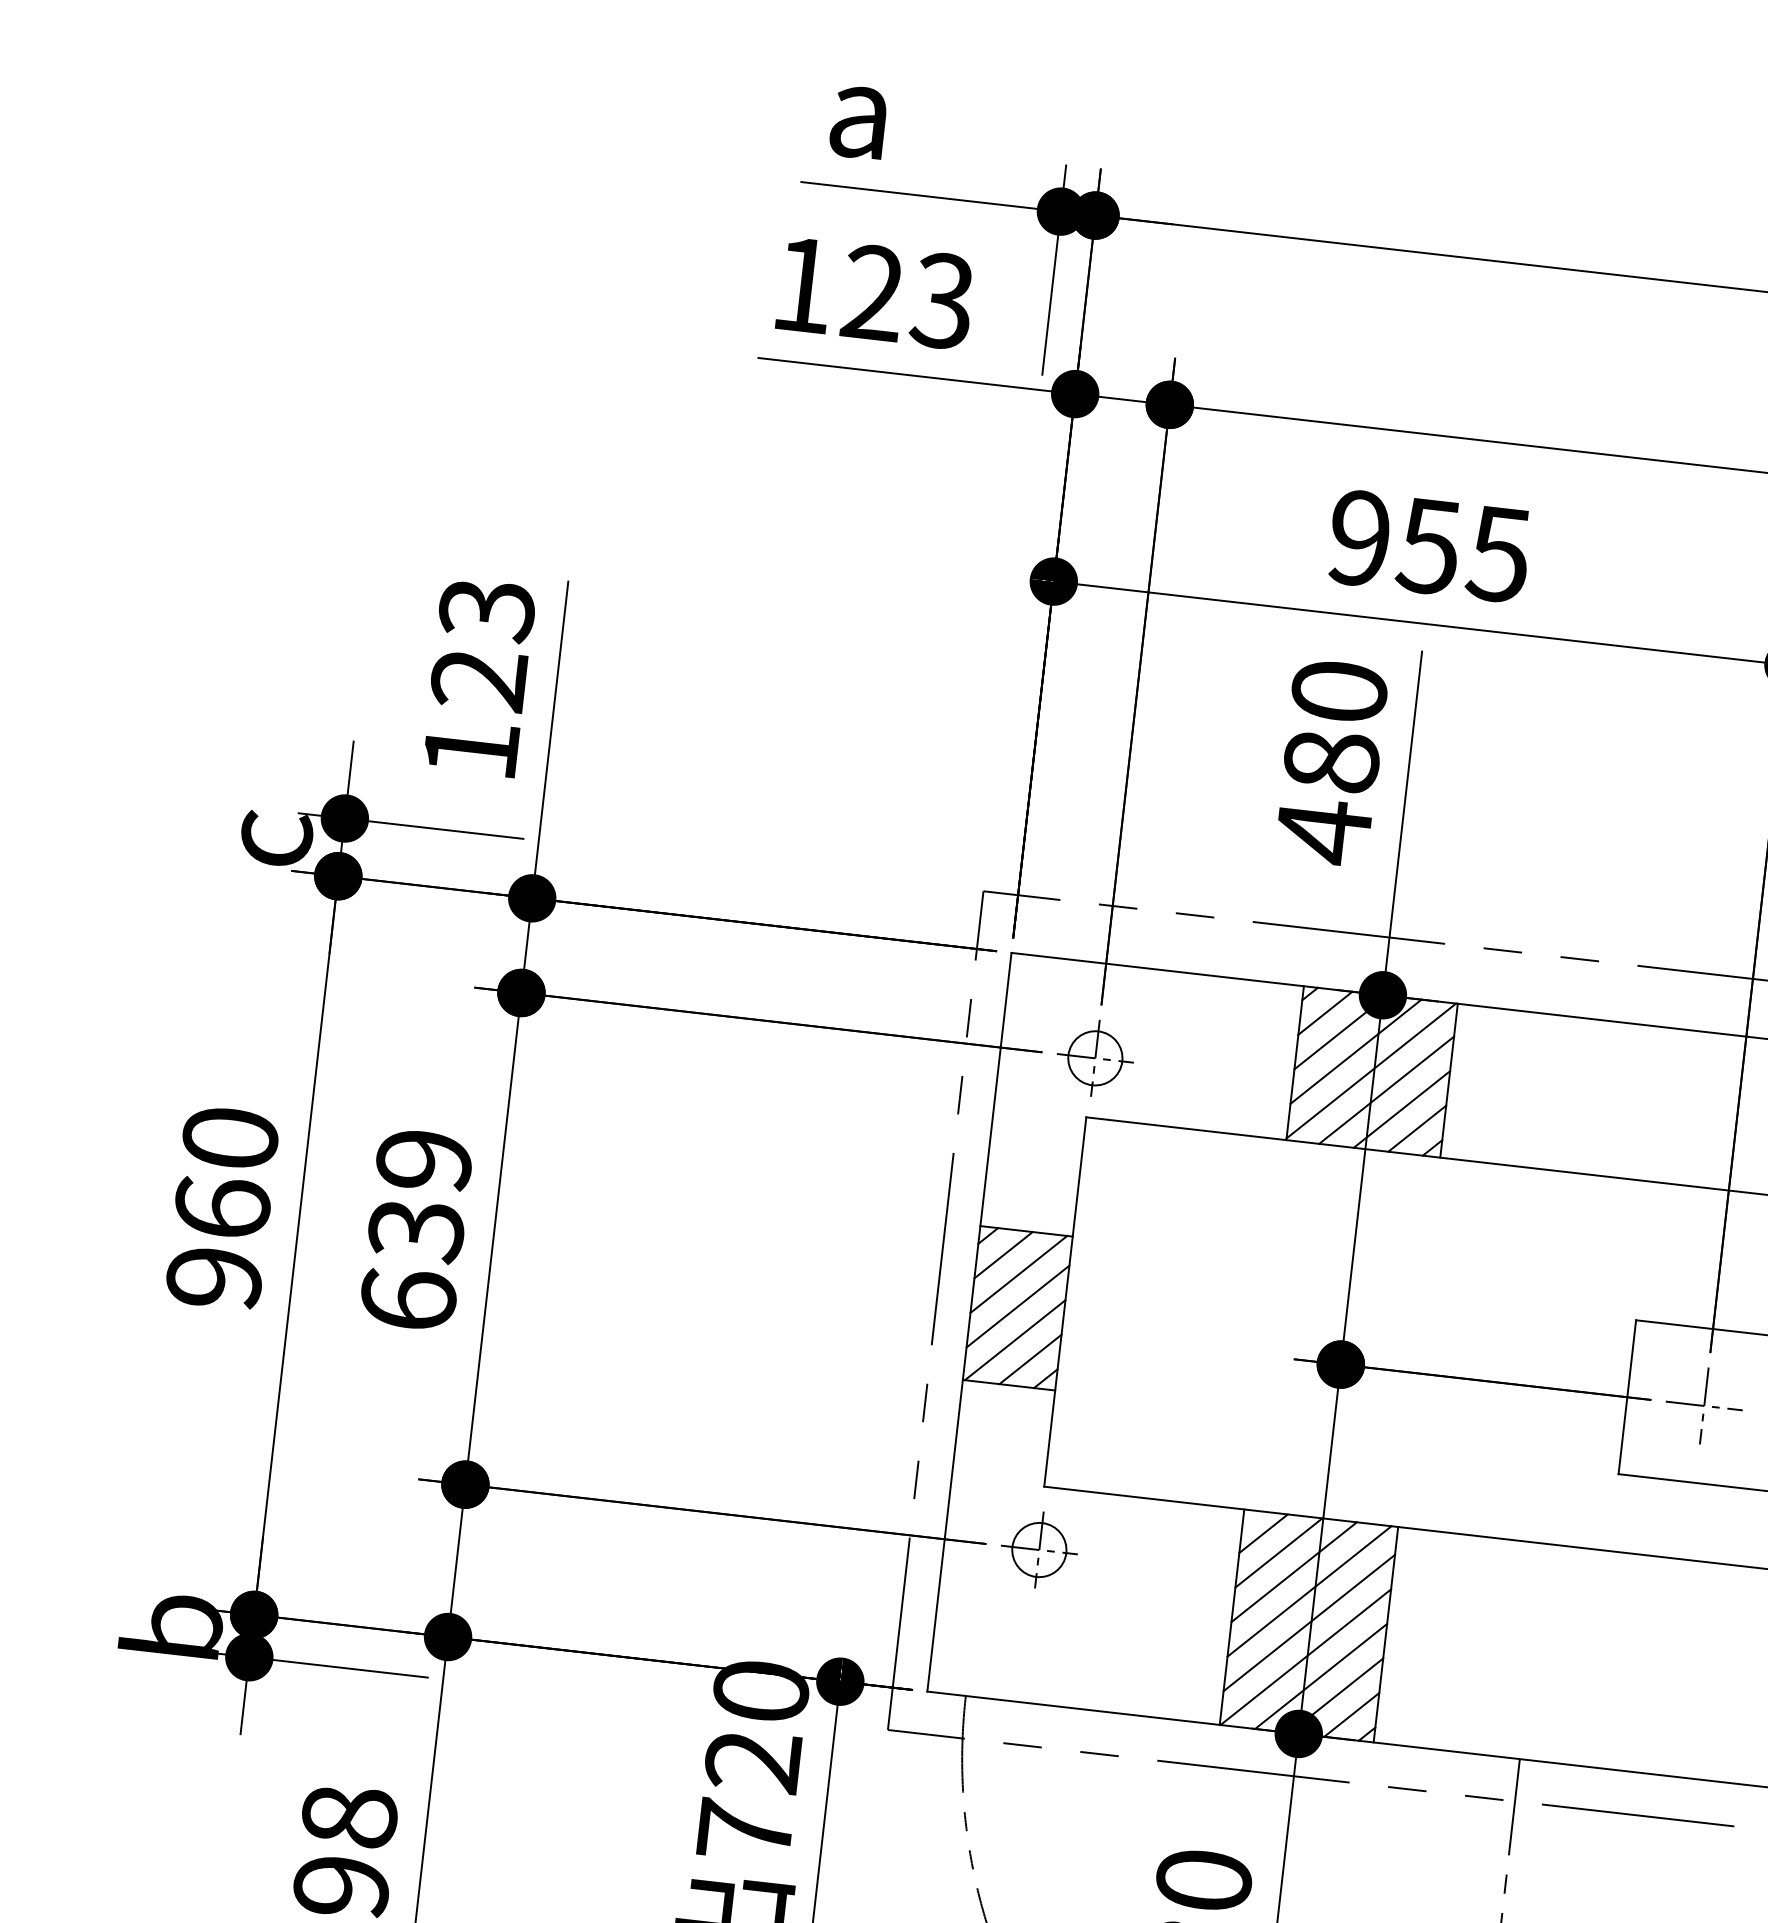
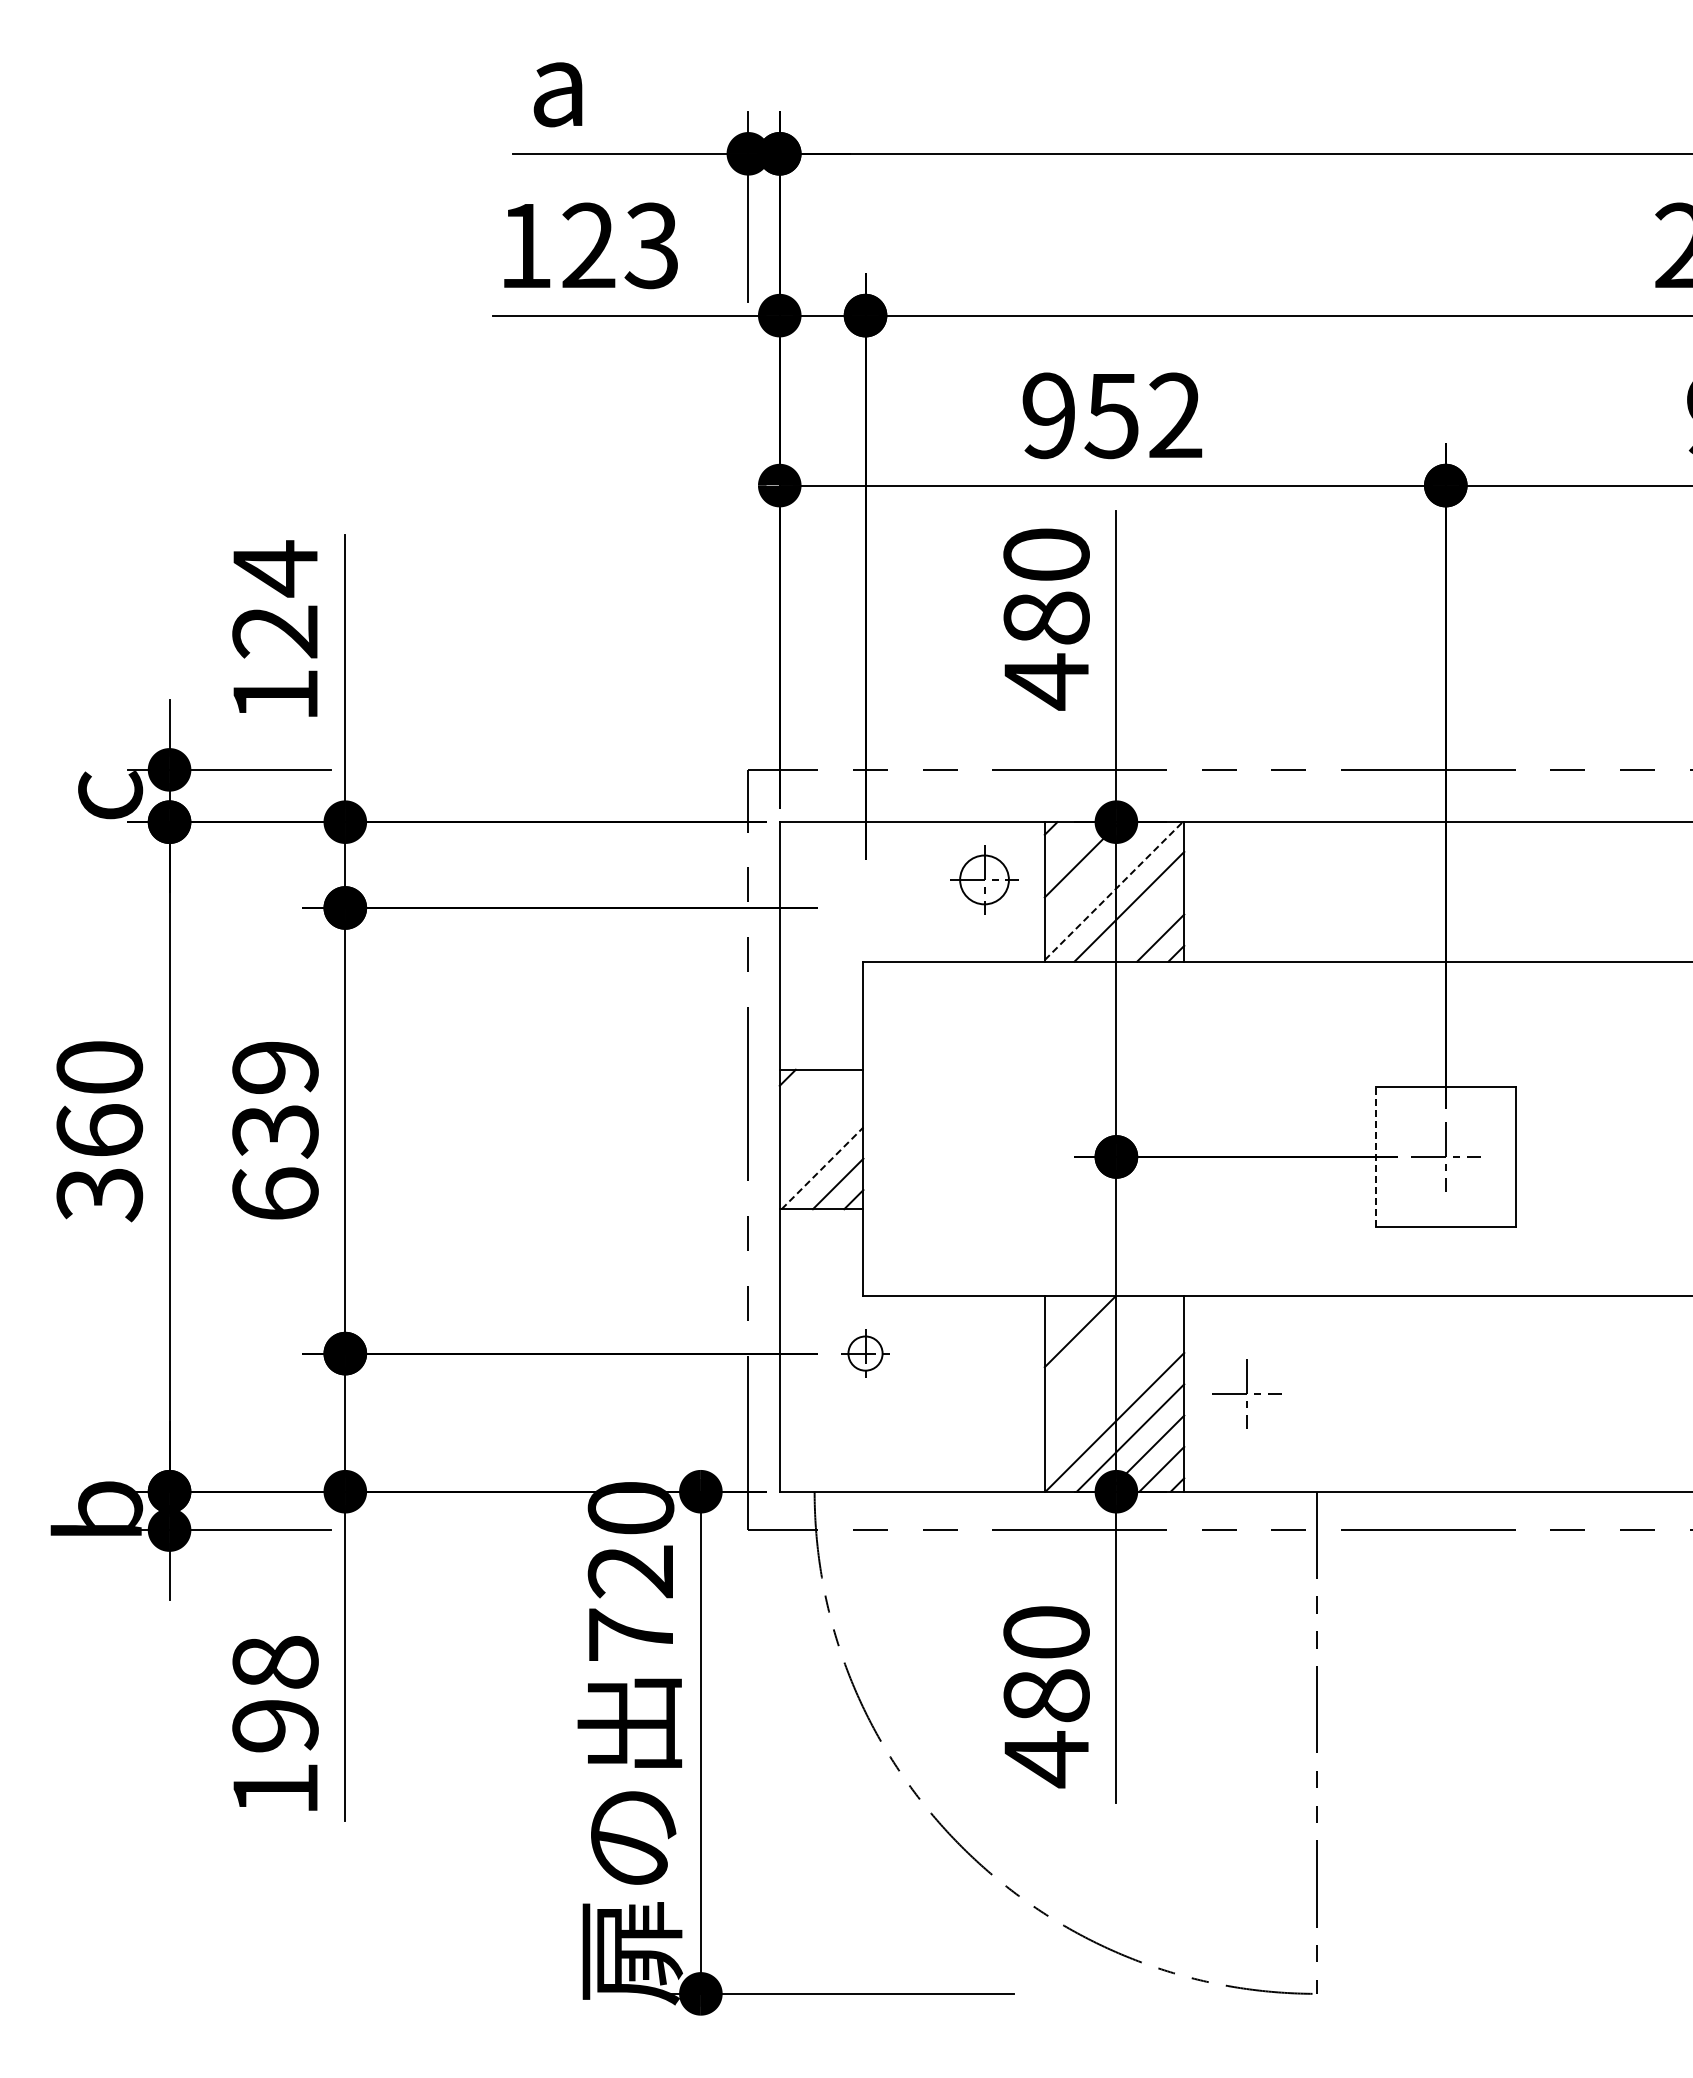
text: (1498, 553) -> (1174, 415), 955 -> 952
text: (487, 609) -> (275, 568), 123 -> 124
line: (1325, 1013) -> (1066, 844), removed
line: (1355, 1051) -> (1097, 875), removed
part: (1095, 1057) -> (984, 879), moved
line: (1371, 1071) -> (1113, 891), solid -> dashed
line: (1401, 1109) -> (1144, 922), removed
line: (1003, 1255) -> (803, 1093), removed
line: (1018, 1273) -> (818, 1108), removed
text: (214, 1279) -> (99, 1195), 960 -> 360
line: (1017, 1306) -> (821, 1137), removed
line: (1015, 1340) -> (822, 1168), solid -> dashed
line: (1627, 1396) -> (1376, 1156), solid -> dashed
line: (1263, 1532) -> (1064, 1315), removed
part: (1039, 1549) -> (865, 1353), size x0.7
line: (1293, 1572) -> (1095, 1347), removed
line: (1309, 1590) -> (1111, 1362), removed
line: (1309, 1623) -> (1114, 1391), removed
part: (1454, 1641) -> (1246, 1393), added

